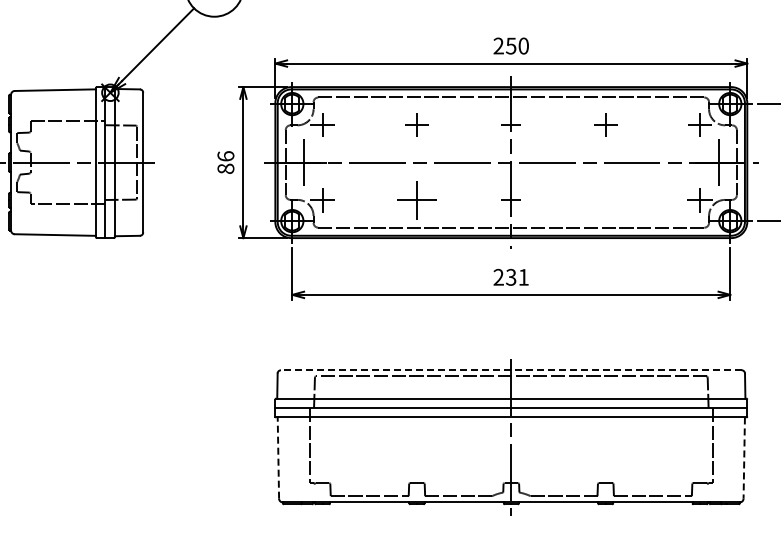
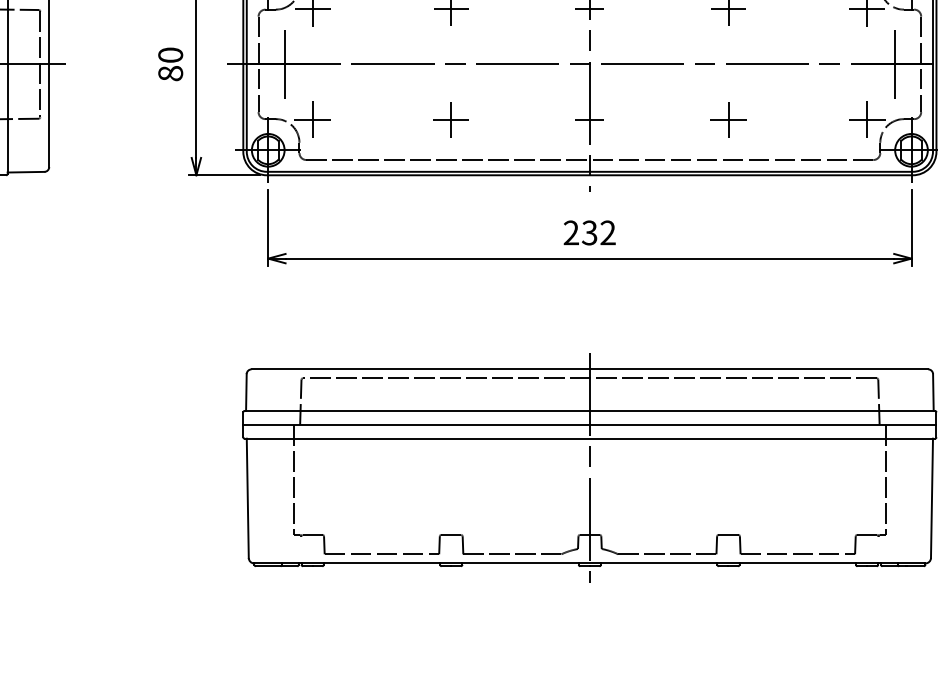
text: (225, 156) -> (170, 55), 86 -> 80
part: (416, 200) -> (450, 120), size x0.62
part: (605, 200) -> (728, 120), added
text: (523, 276) -> (607, 231), 231 -> 232
line: (510, 370) -> (588, 369), dashed -> solid
line: (278, 458) -> (247, 498), dashed -> solid
line: (744, 458) -> (932, 498), dashed -> solid

